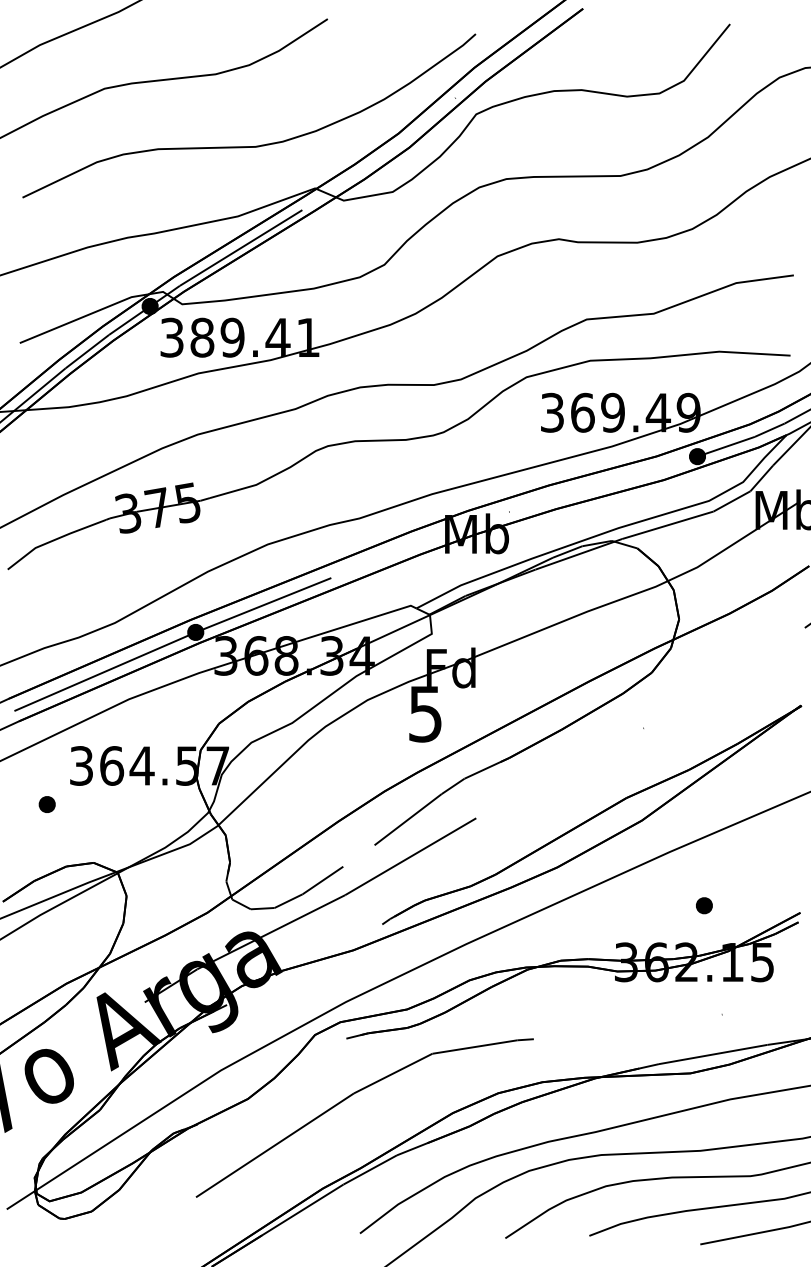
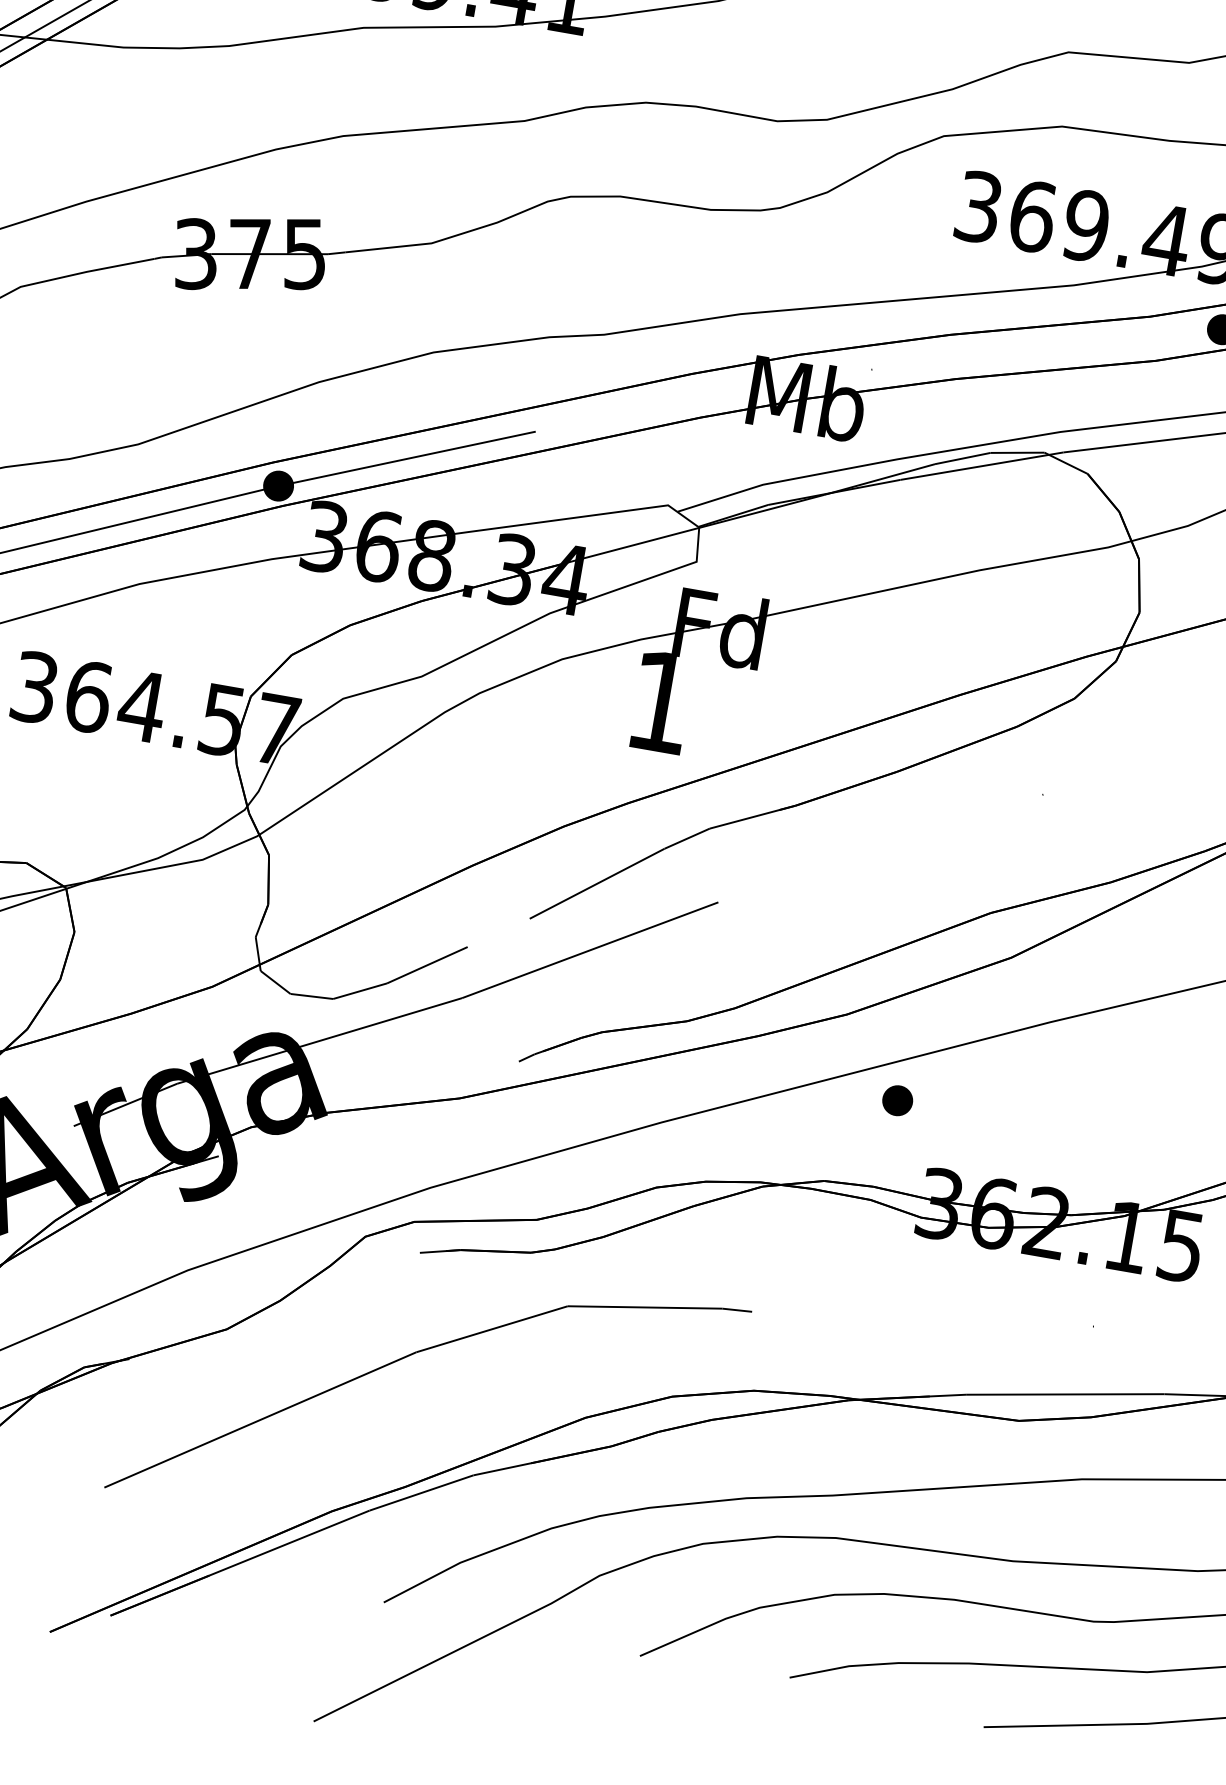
text: (425, 714) -> (660, 702), 5 -> 1
part: (704, 905) -> (897, 1100), moved

